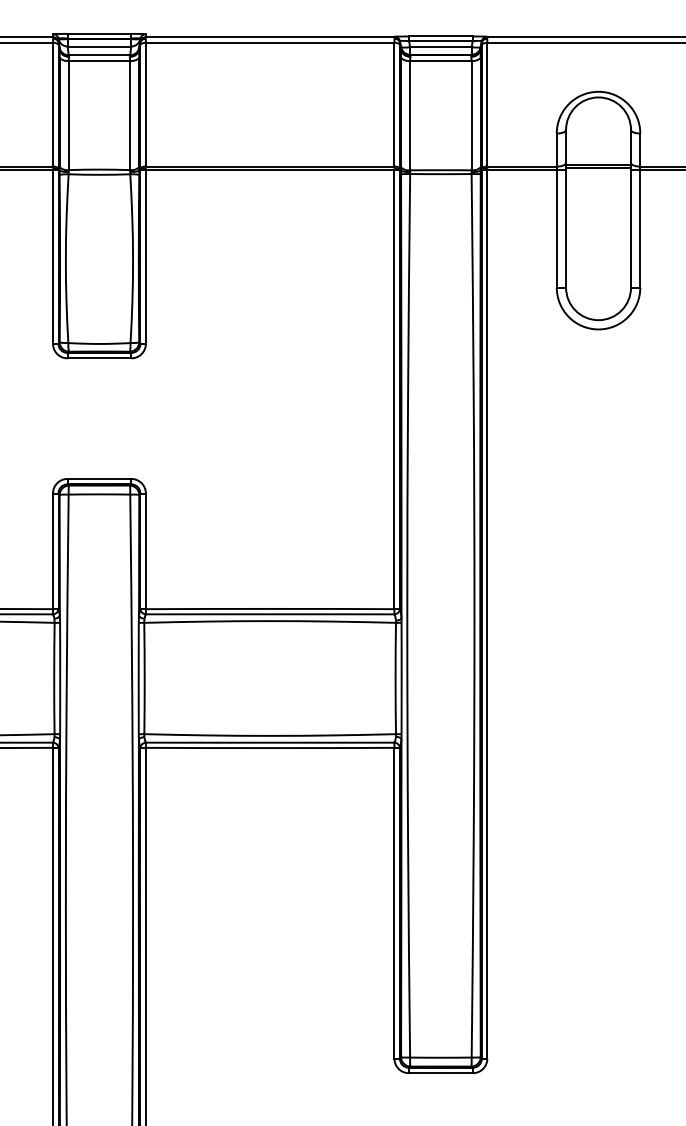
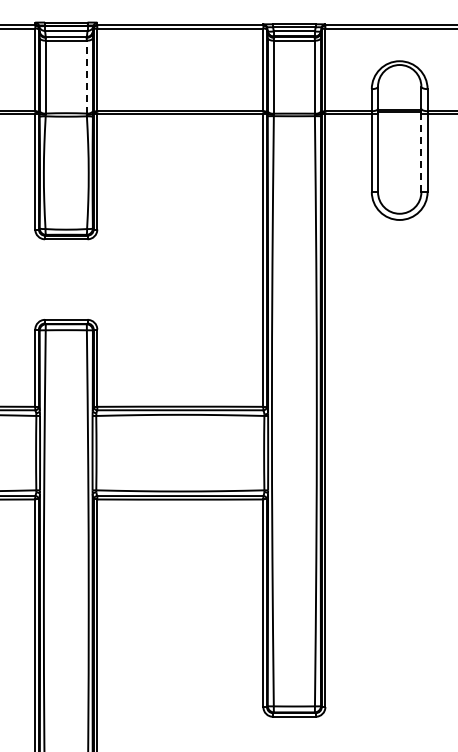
line: (129, 114) -> (86, 76), solid -> dashed
line: (631, 228) -> (421, 152), solid -> dashed

